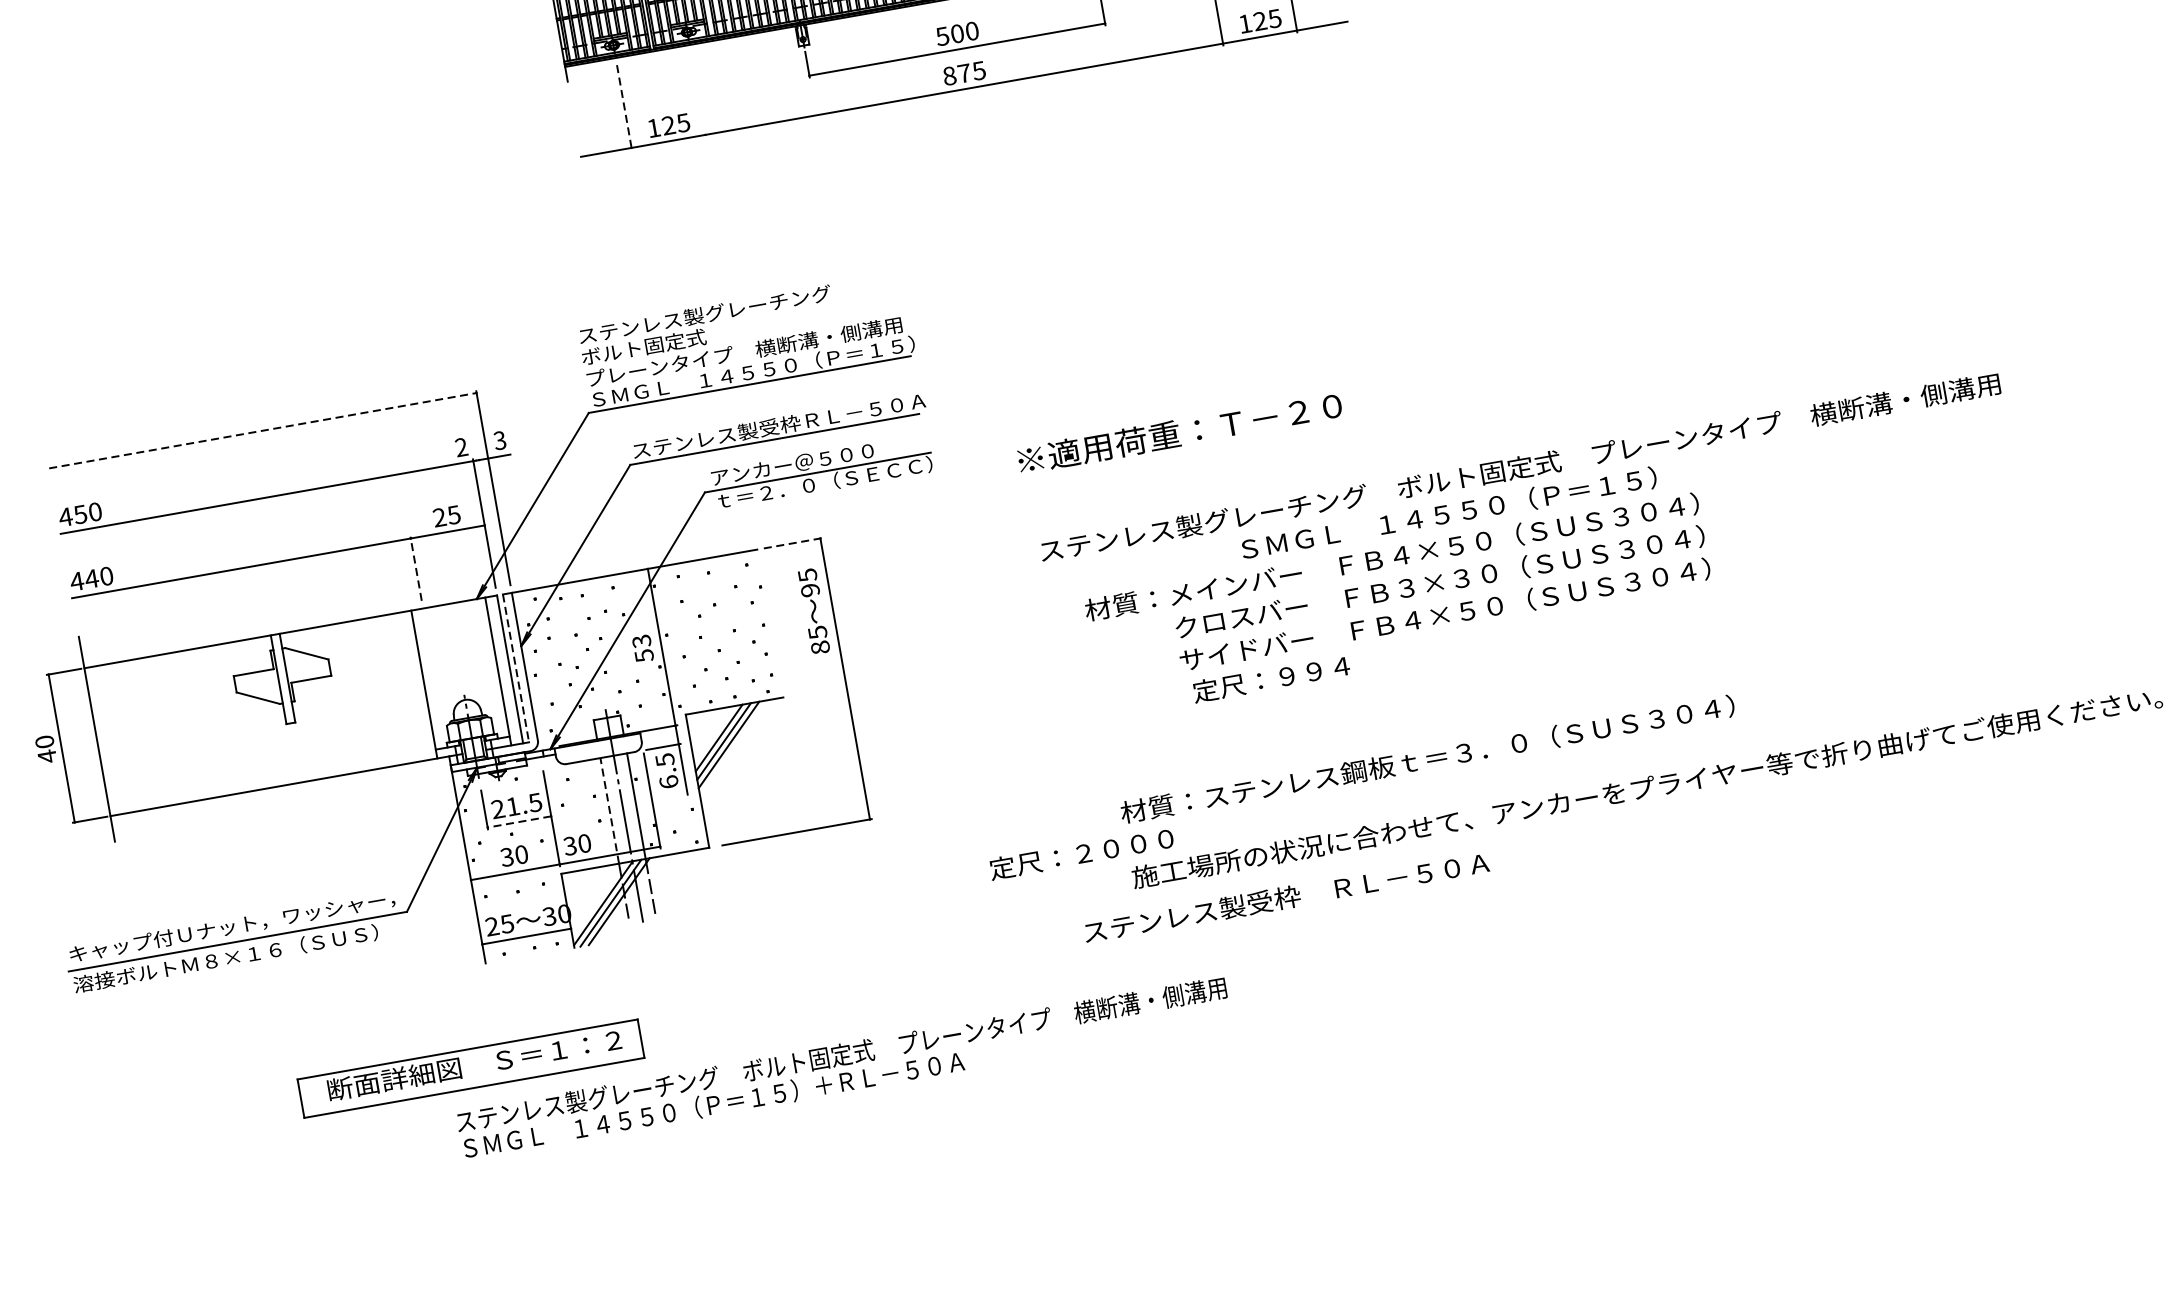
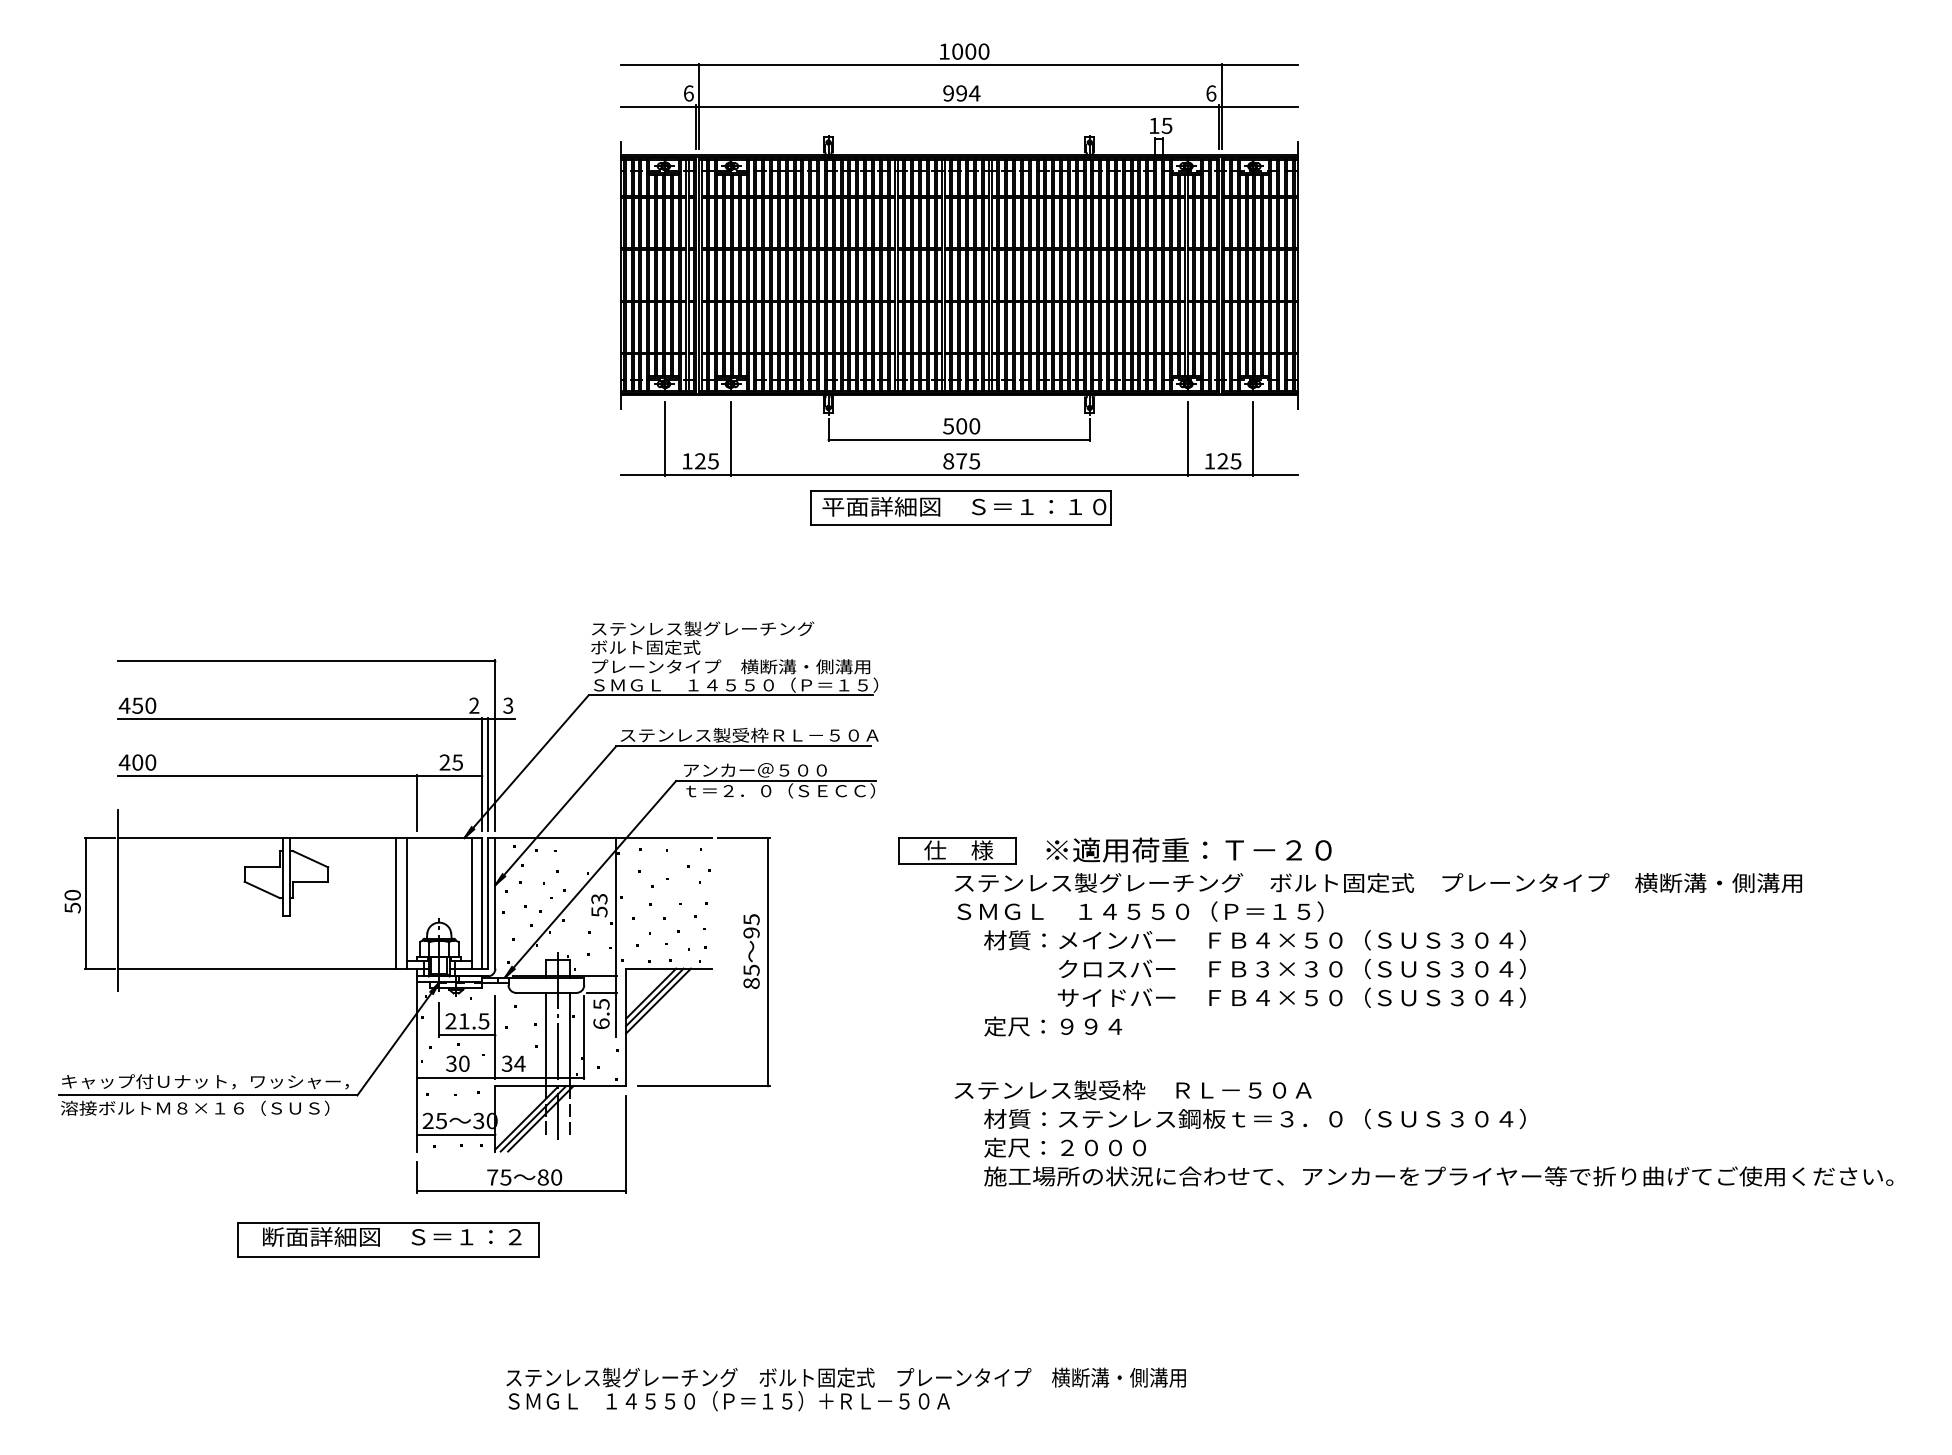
line: (698, 93) -> (730, 438), added
line: (624, 107) -> (665, 439), dashed -> solid
part: (972, 125) -> (960, 507), added
line: (262, 430) -> (306, 661), dashed -> solid
text: (1179, 432) -> (1188, 849), moved
text: (1449, 513) -> (1140, 911), moved
part: (1037, 514) -> (957, 850), added
line: (490, 522) -> (487, 774), added
line: (792, 543) -> (743, 838), dashed -> solid
line: (416, 568) -> (417, 802), dashed -> solid
text: (91, 578) -> (137, 762), 440 -> 400
text: (813, 611) -> (751, 951), moved
line: (515, 668) -> (487, 903), dashed -> solid
text: (1271, 678) -> (1053, 1026), moved
line: (412, 686) -> (396, 903), added
text: (46, 755) -> (72, 907), 40 -> 50
line: (609, 810) -> (546, 1039), dashed -> solid
line: (518, 822) -> (466, 1035), dashed -> solid
text: (584, 843) -> (519, 1063), 30 -> 34
text: (1080, 853) -> (1064, 1147), moved
text: (1285, 898) -> (1132, 1090), moved
part: (595, 965) -> (510, 1169), added
text: (843, 1068) -> (845, 1389), moved

